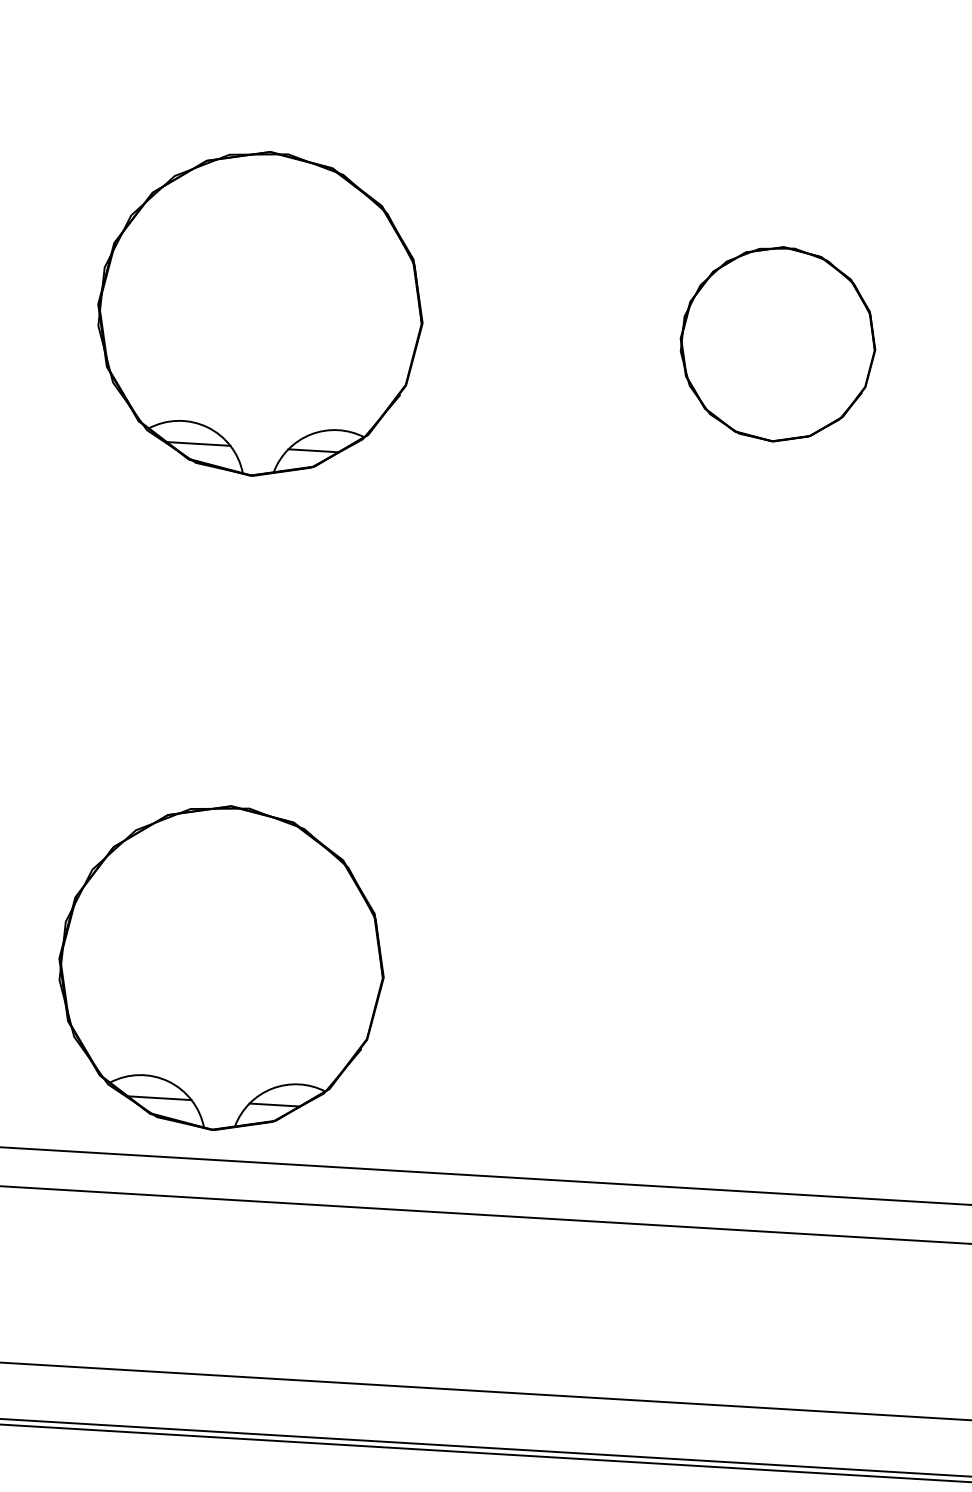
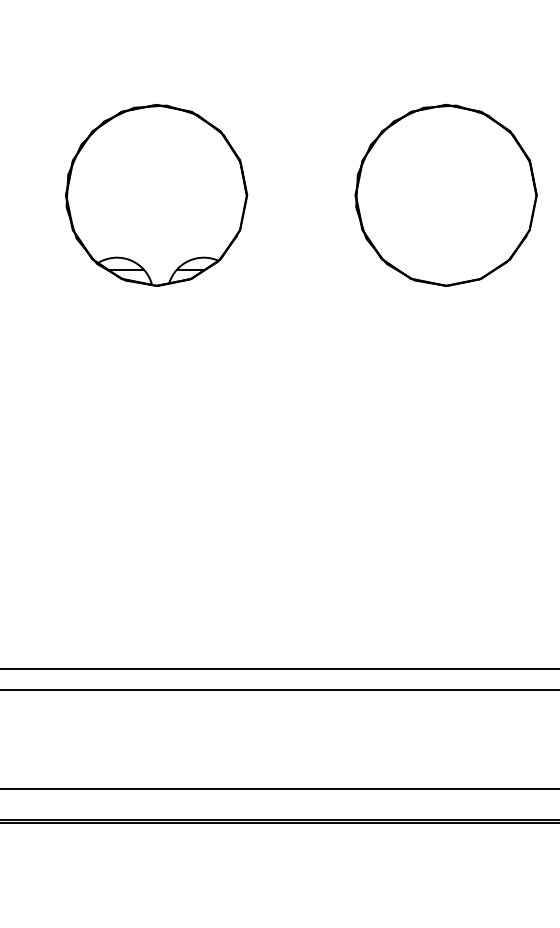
part: (777, 342) -> (445, 194), size x1.67
part: (221, 966) -> (156, 560), removed

